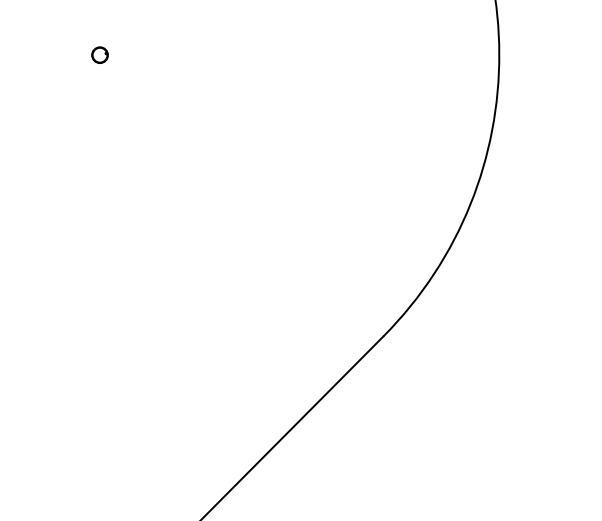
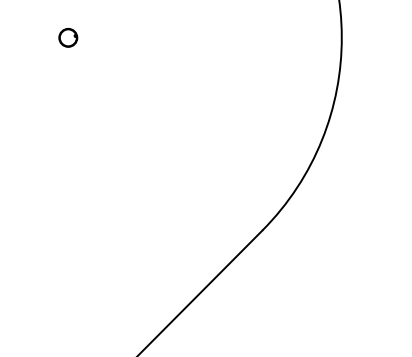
part: (100, 54) -> (68, 37), size x1.67

